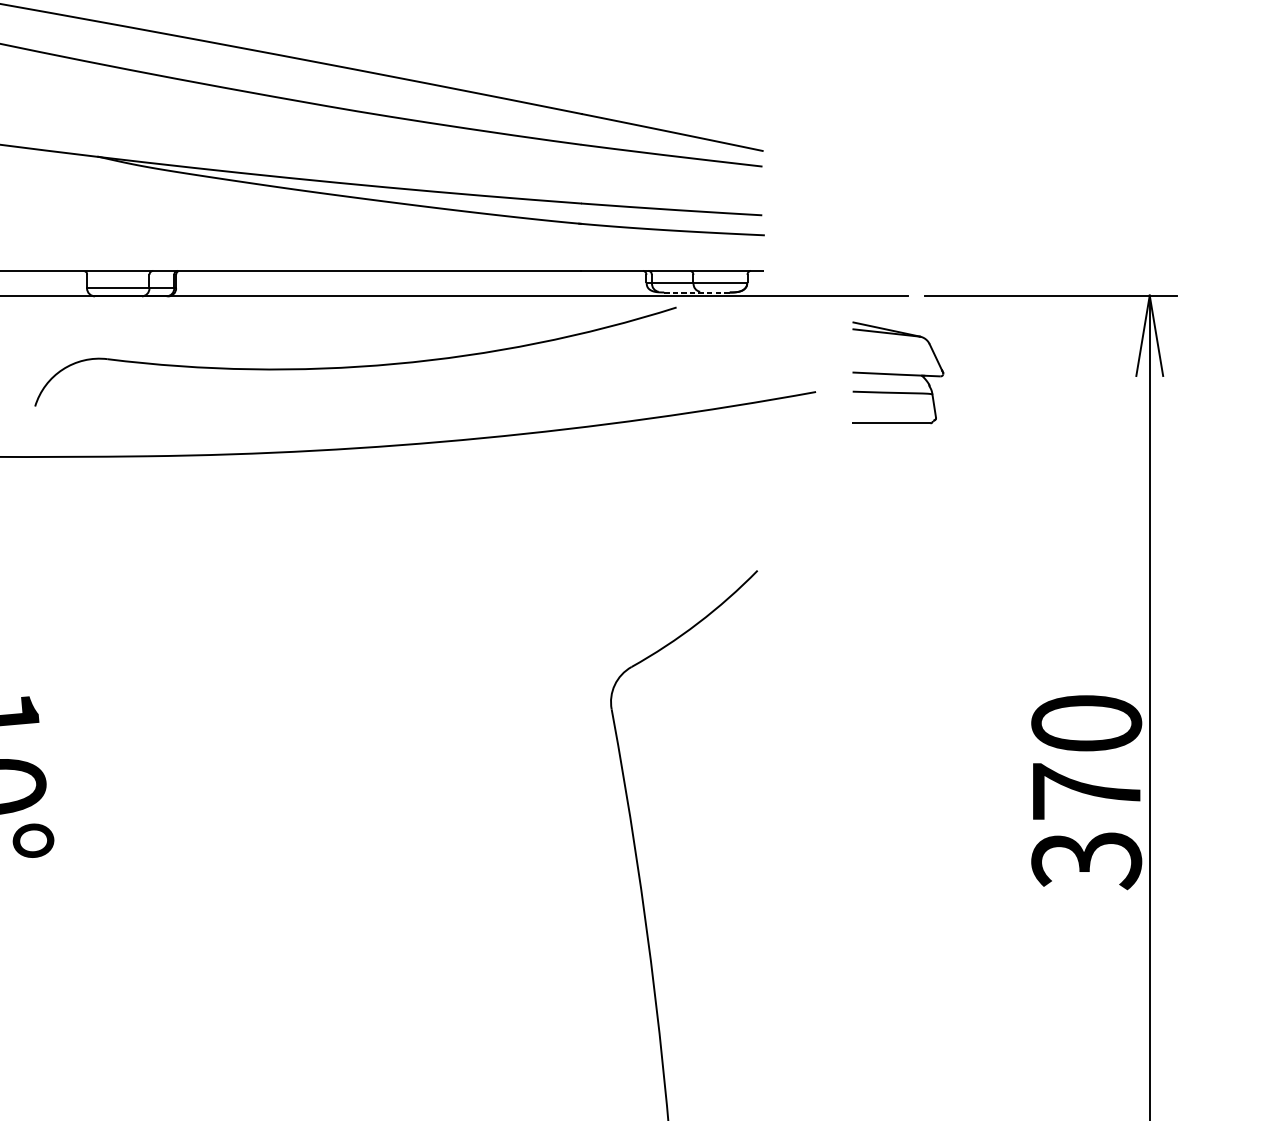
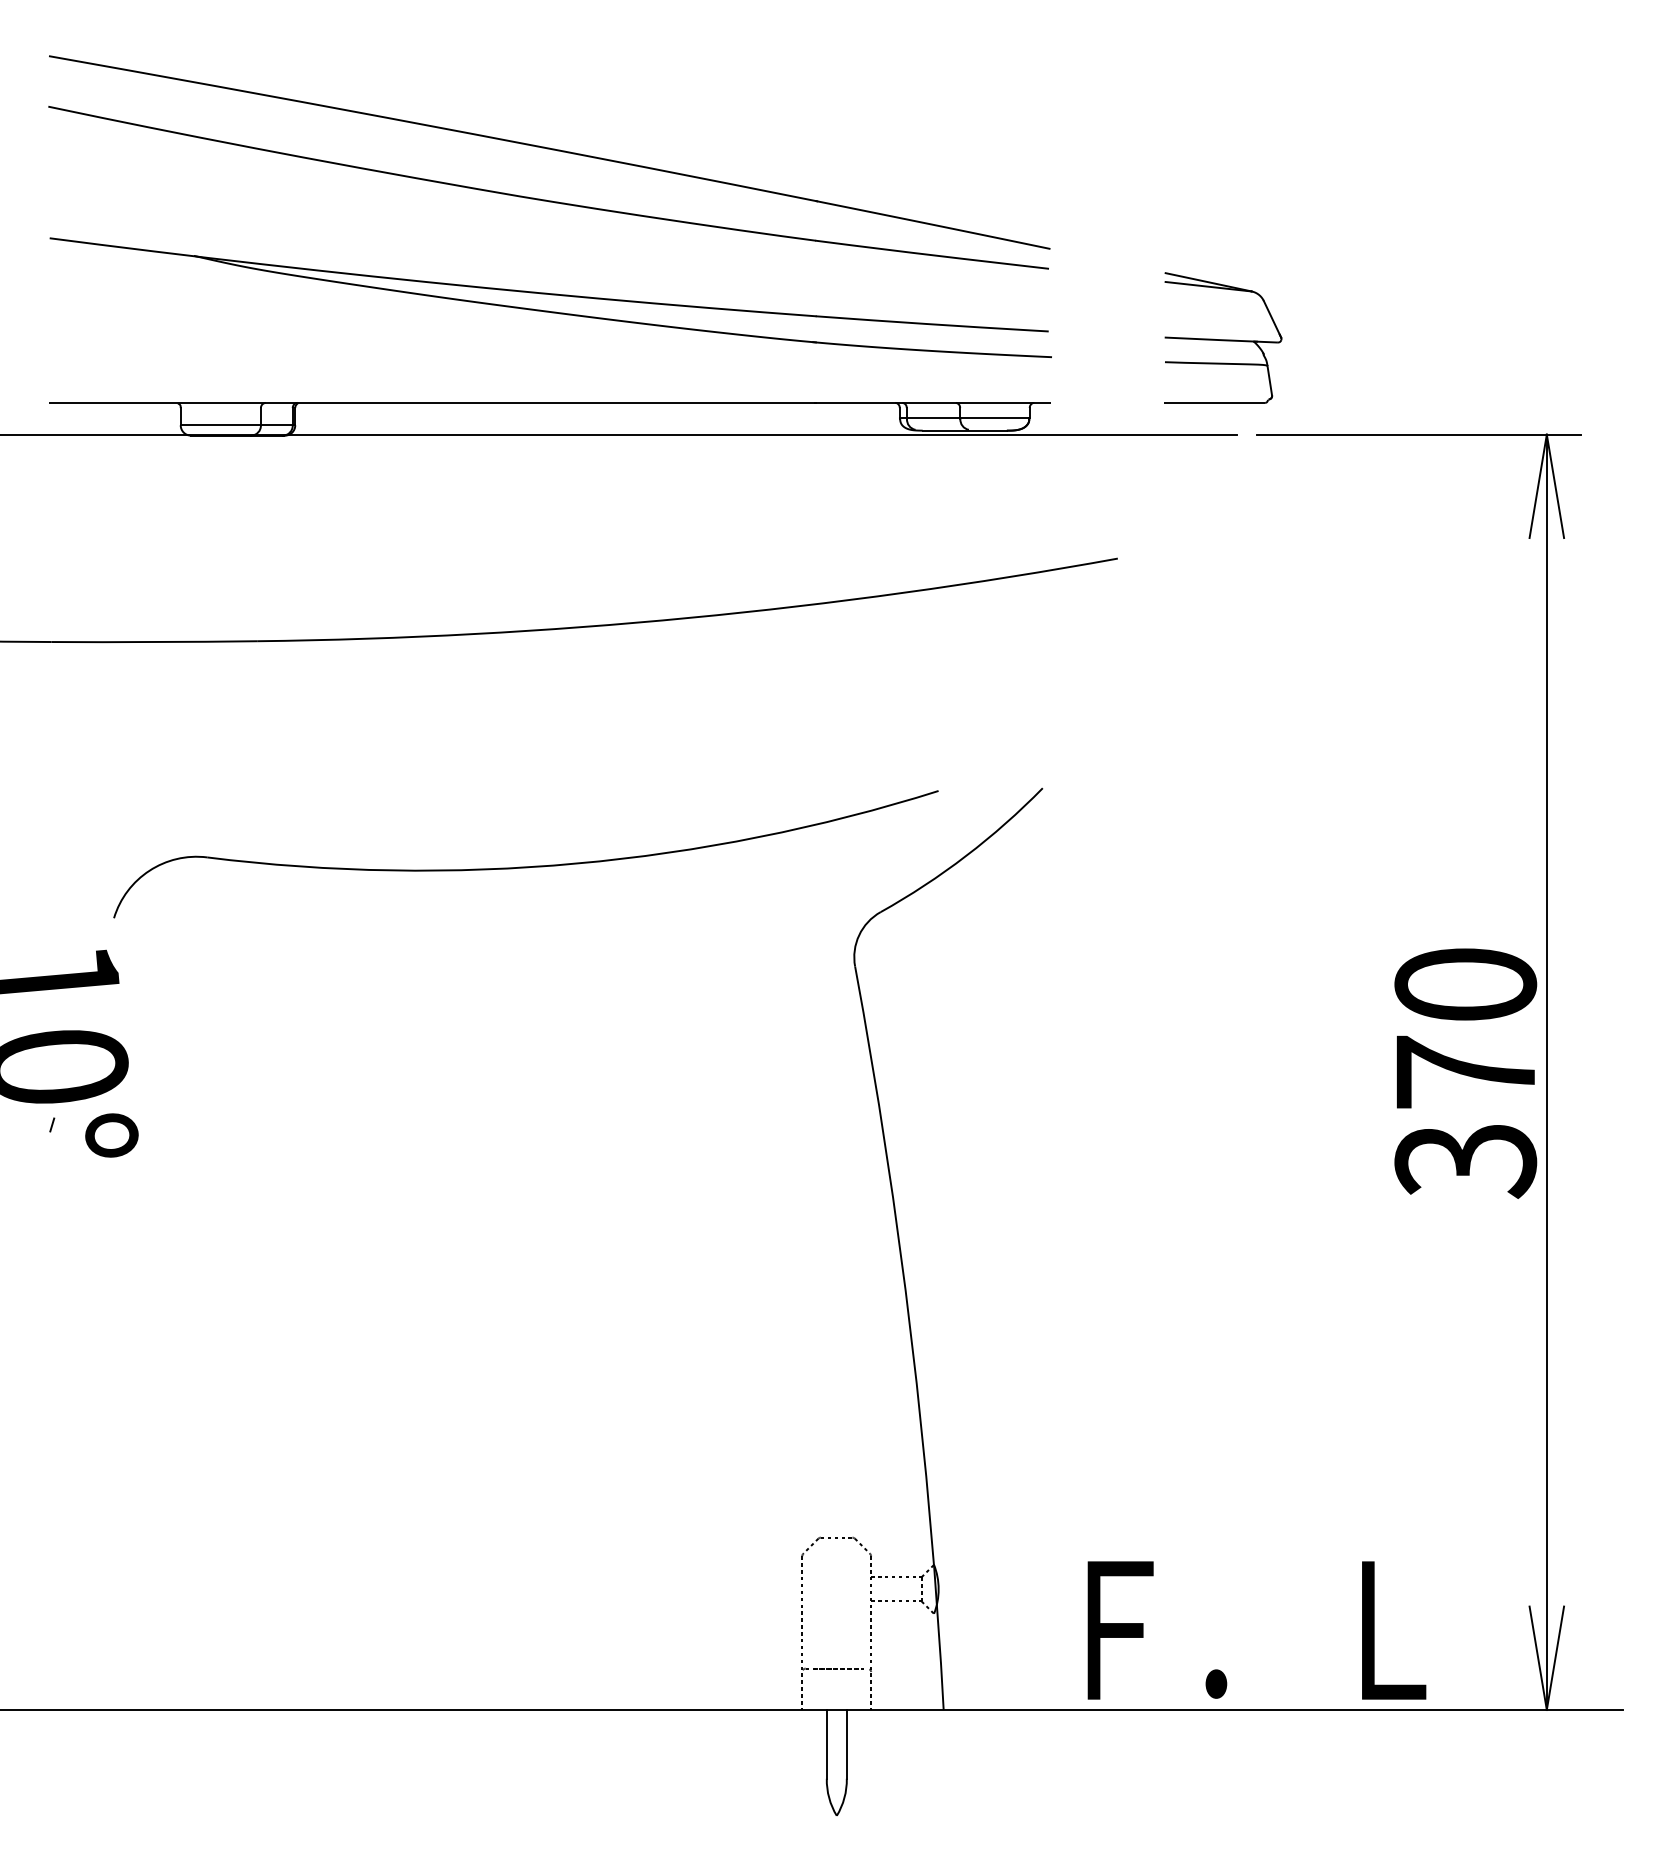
line: (697, 292) -> (965, 430), dashed -> solid
part: (355, 366) -> (525, 866), moved
part: (898, 372) -> (1223, 337), moved

